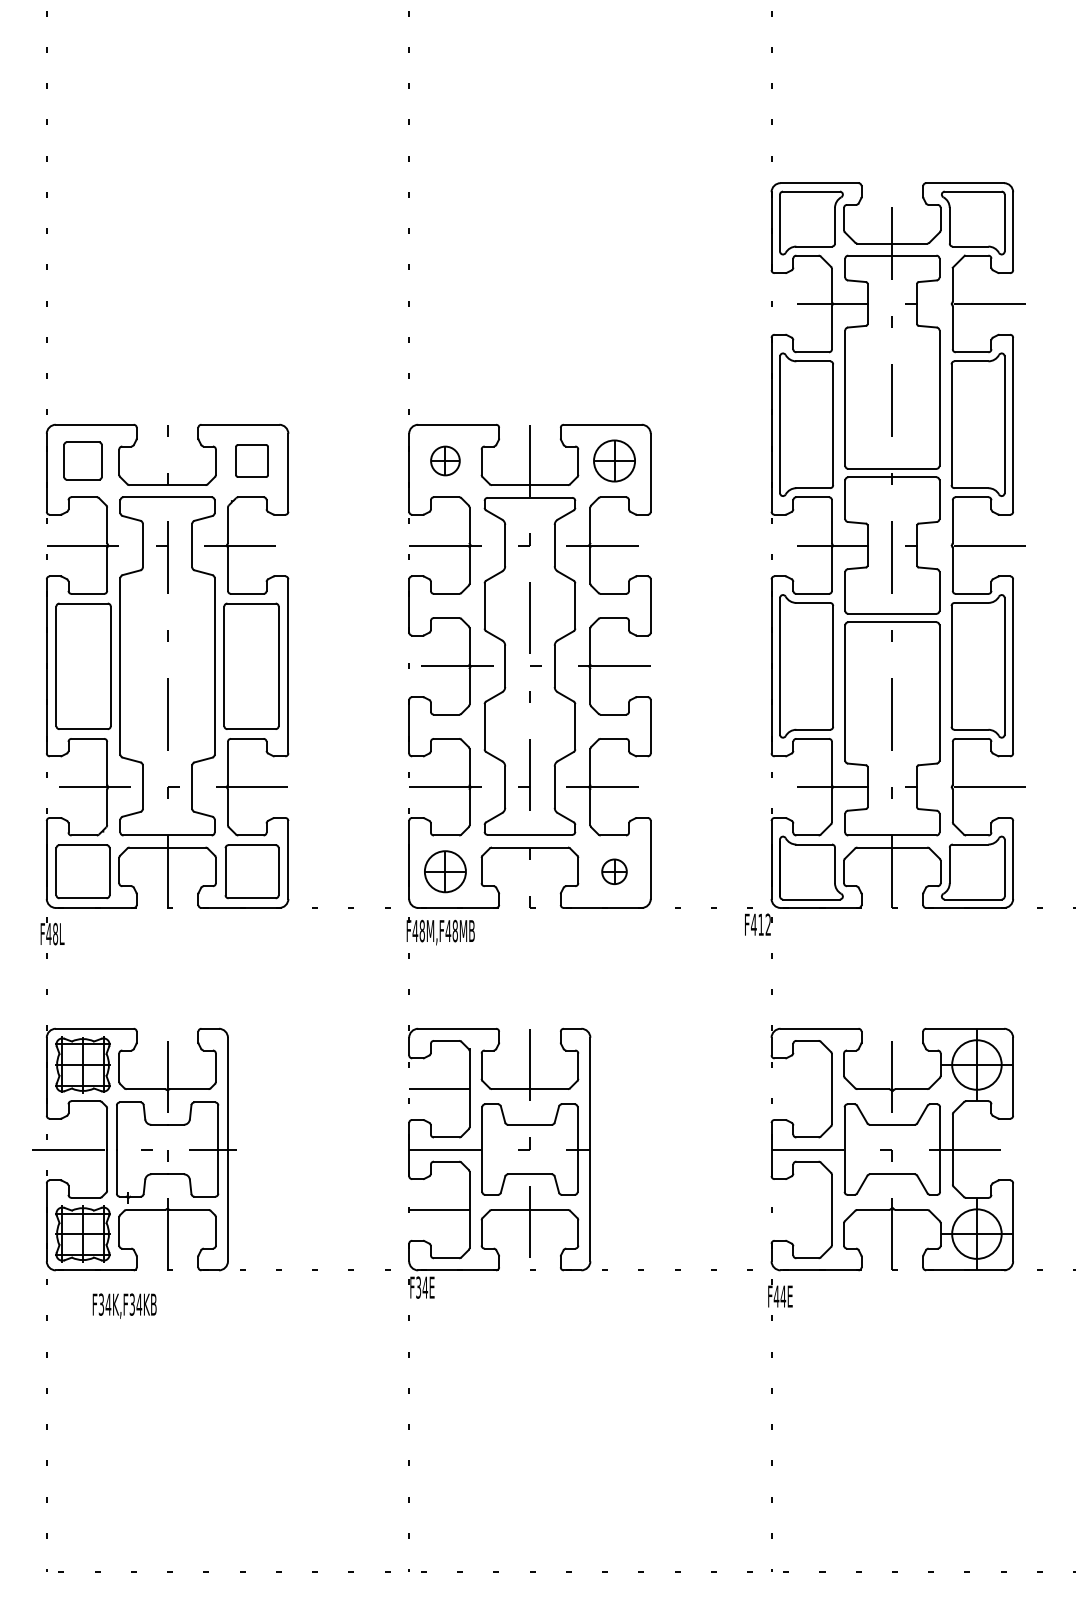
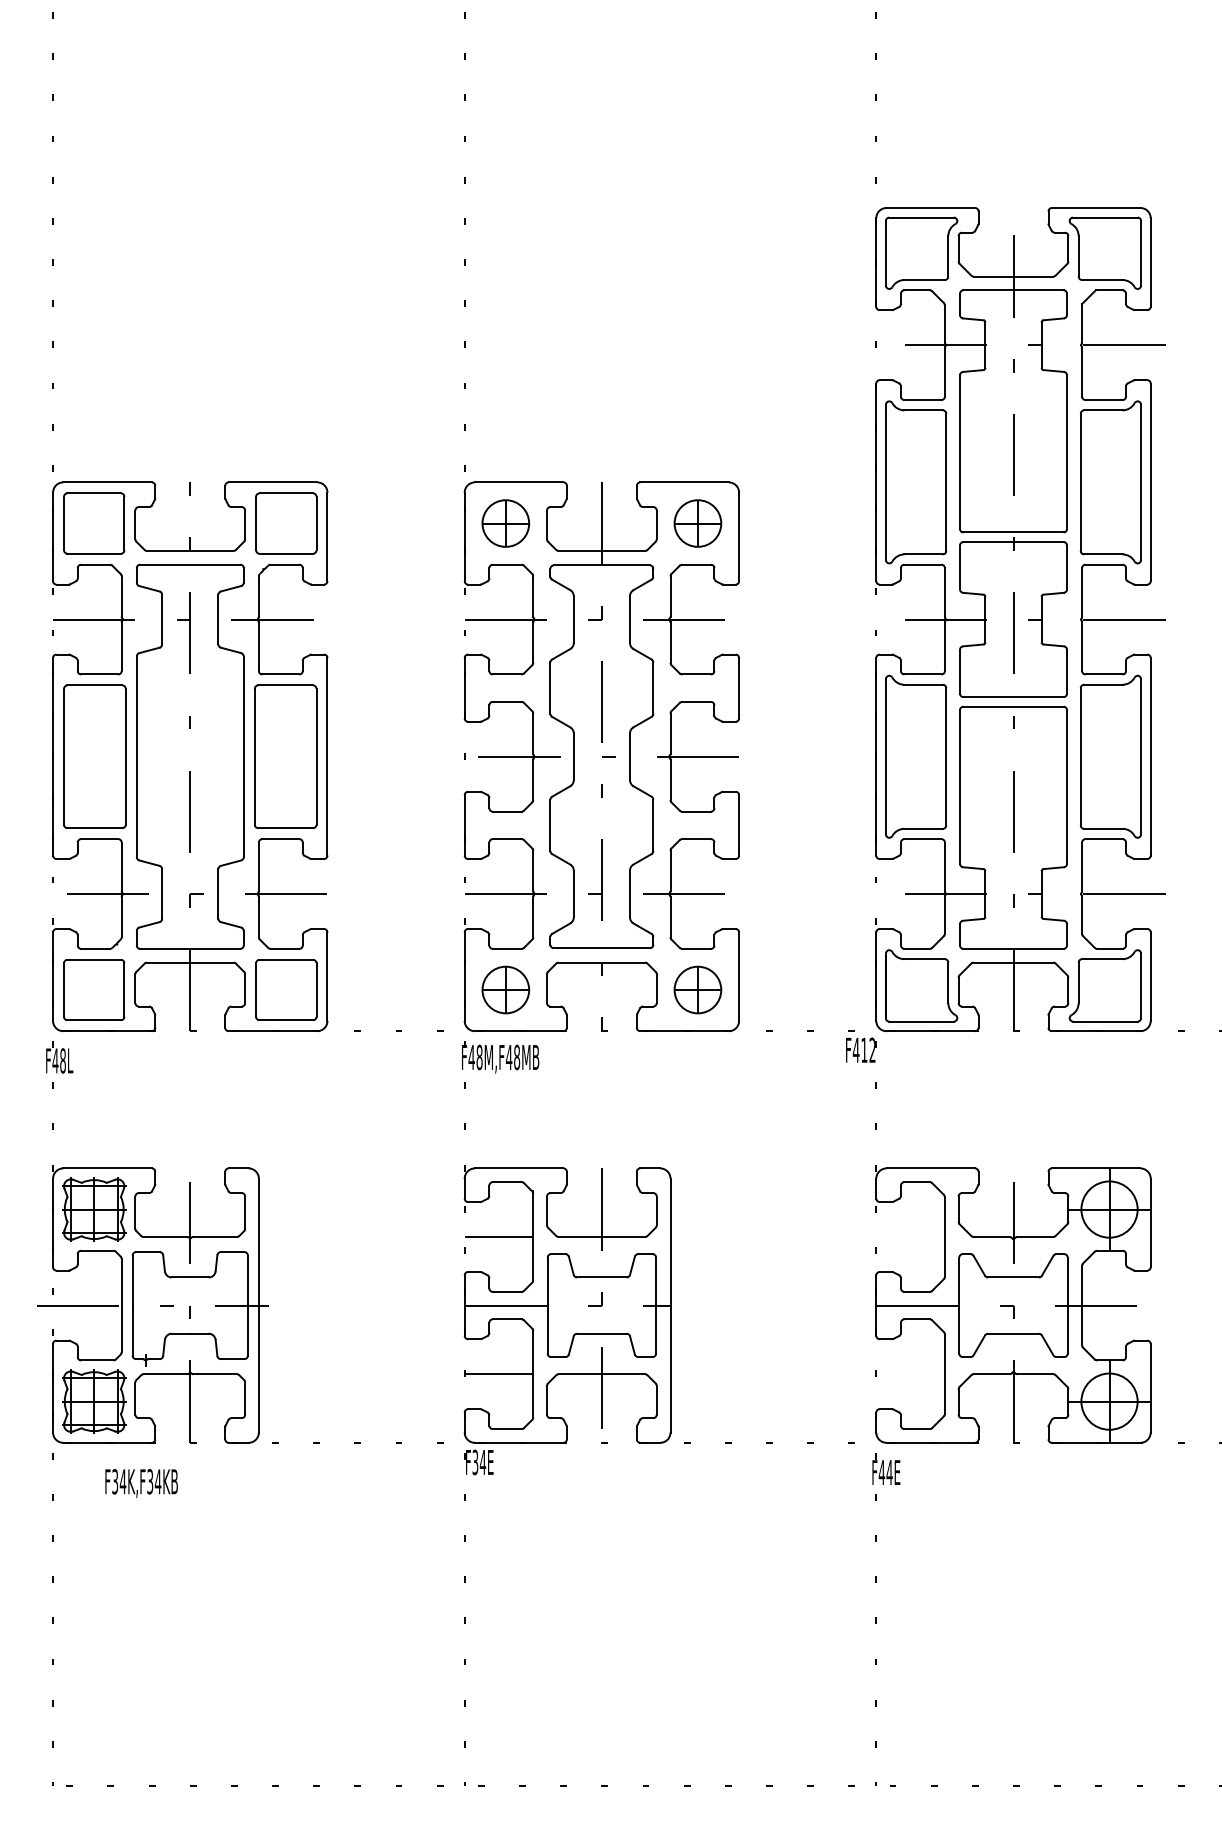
part: (82, 460) -> (93, 522), size x1.43
part: (251, 460) -> (285, 522), size x1.67
part: (445, 460) -> (505, 522), size x1.43
part: (614, 871) -> (697, 989), size x1.67

